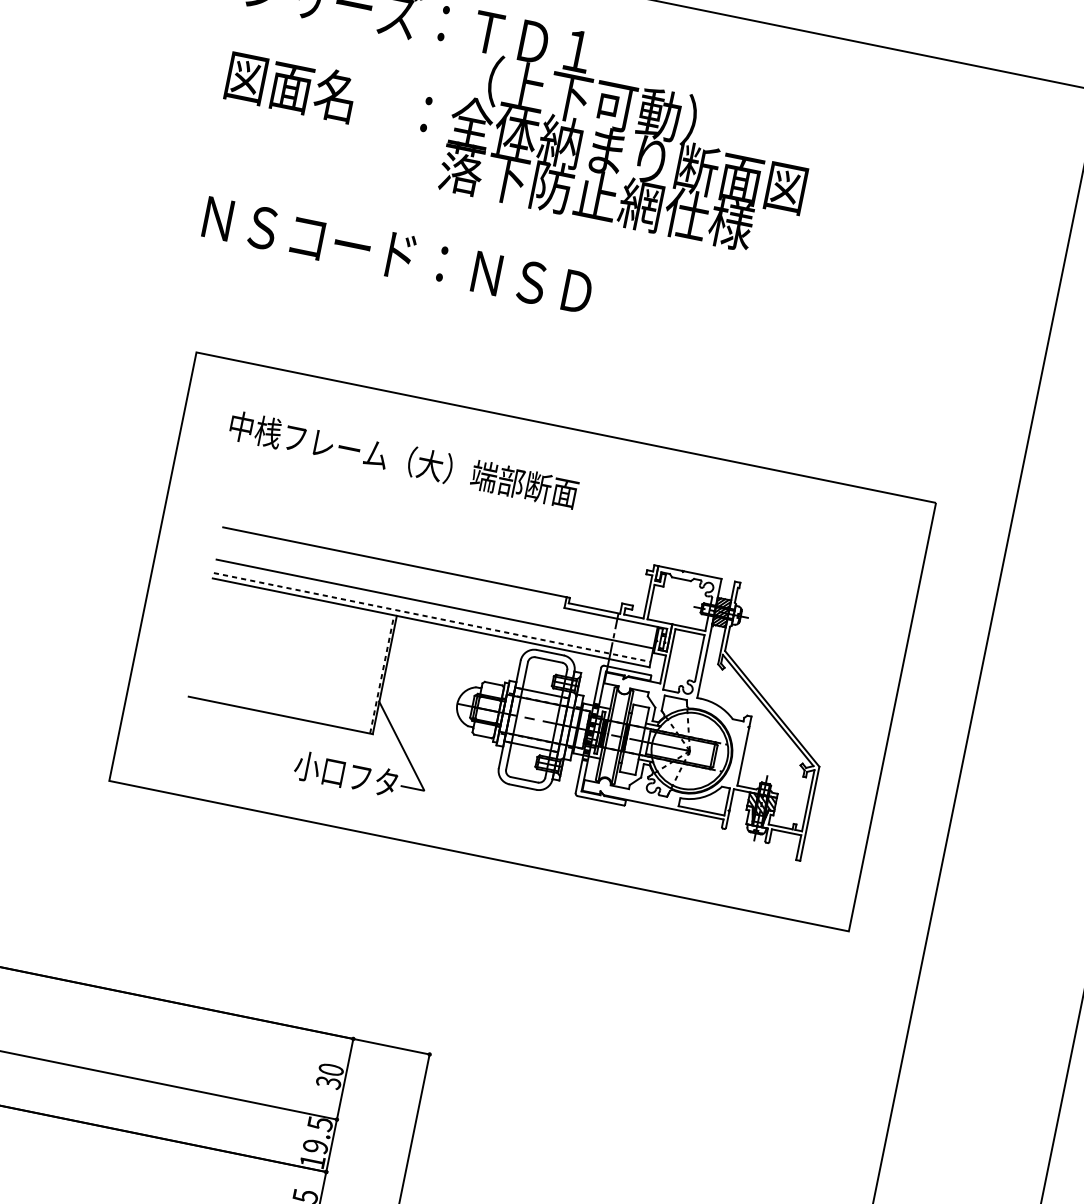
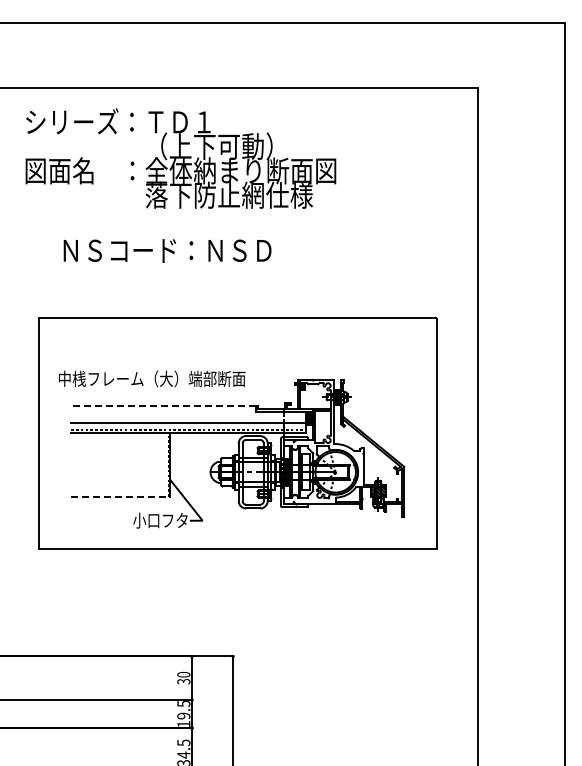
text: (397, 254) -> (167, 250), moved
text: (404, 459) -> (152, 378), moved
line: (393, 561) -> (162, 405), solid -> dashed
line: (280, 714) -> (120, 496), solid -> dashed

